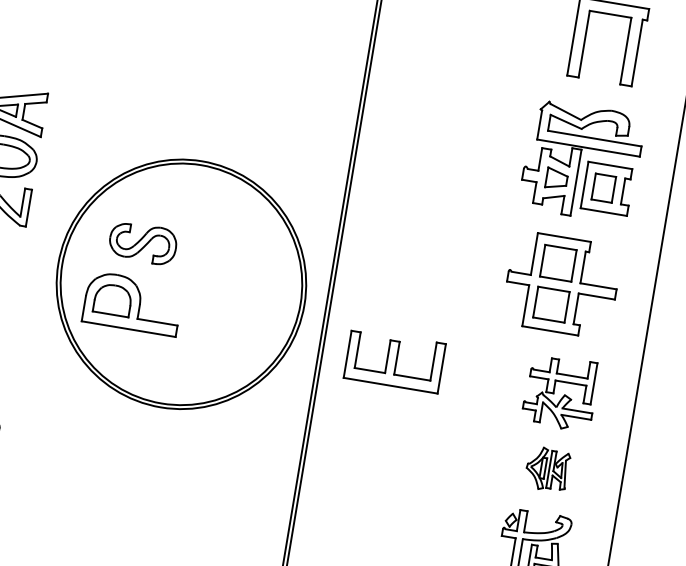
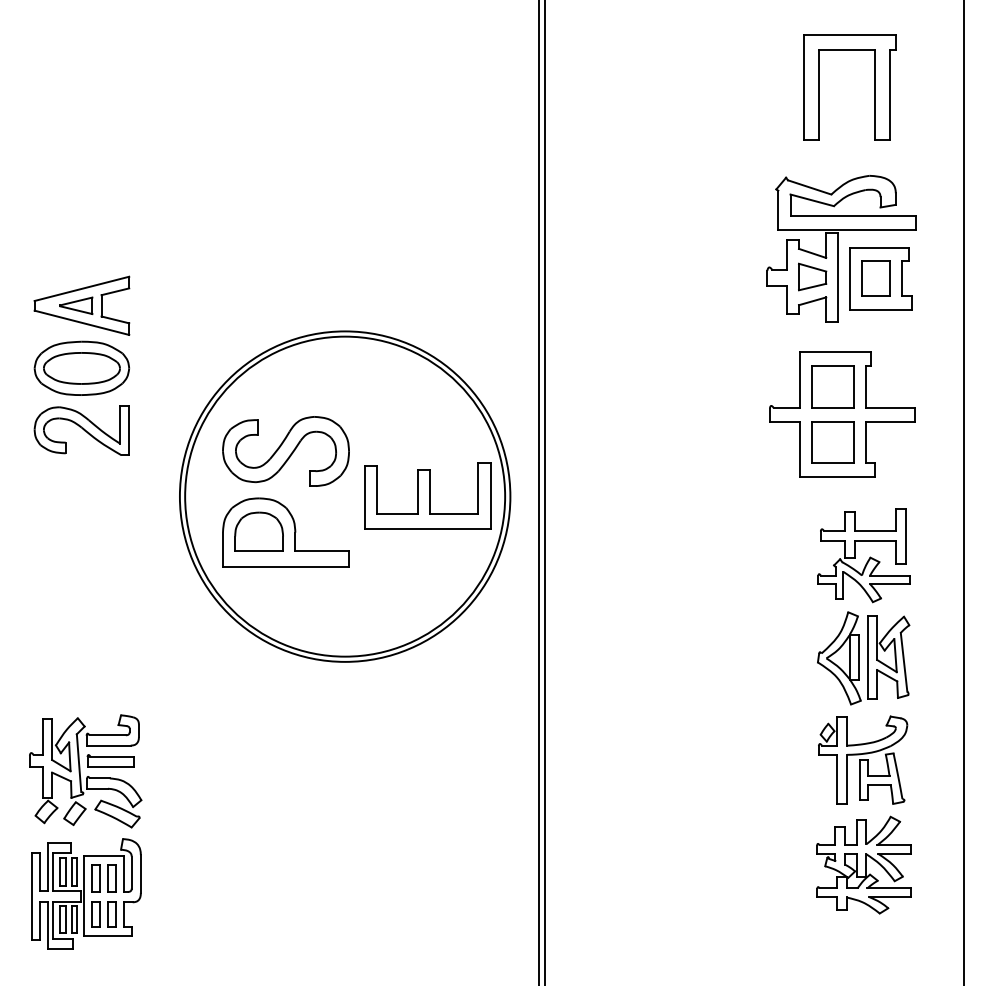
part: (142, 243) -> (285, 451), size x1.43
part: (394, 360) -> (427, 495), moved
part: (547, 469) -> (863, 658), size x1.67

